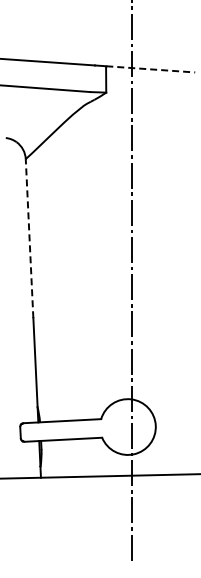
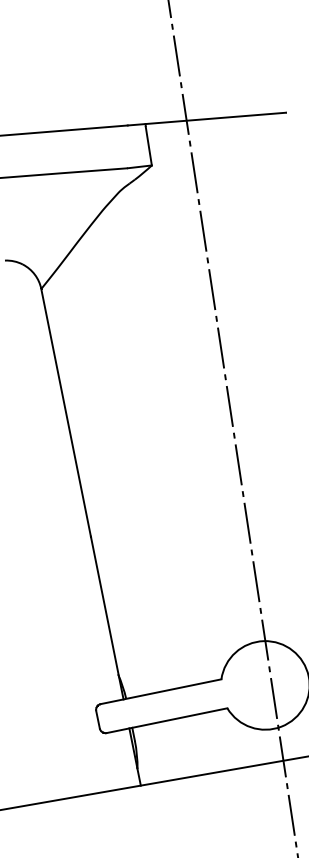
line: (150, 69) -> (215, 118), dashed -> solid
line: (29, 238) -> (65, 412), dashed -> solid

